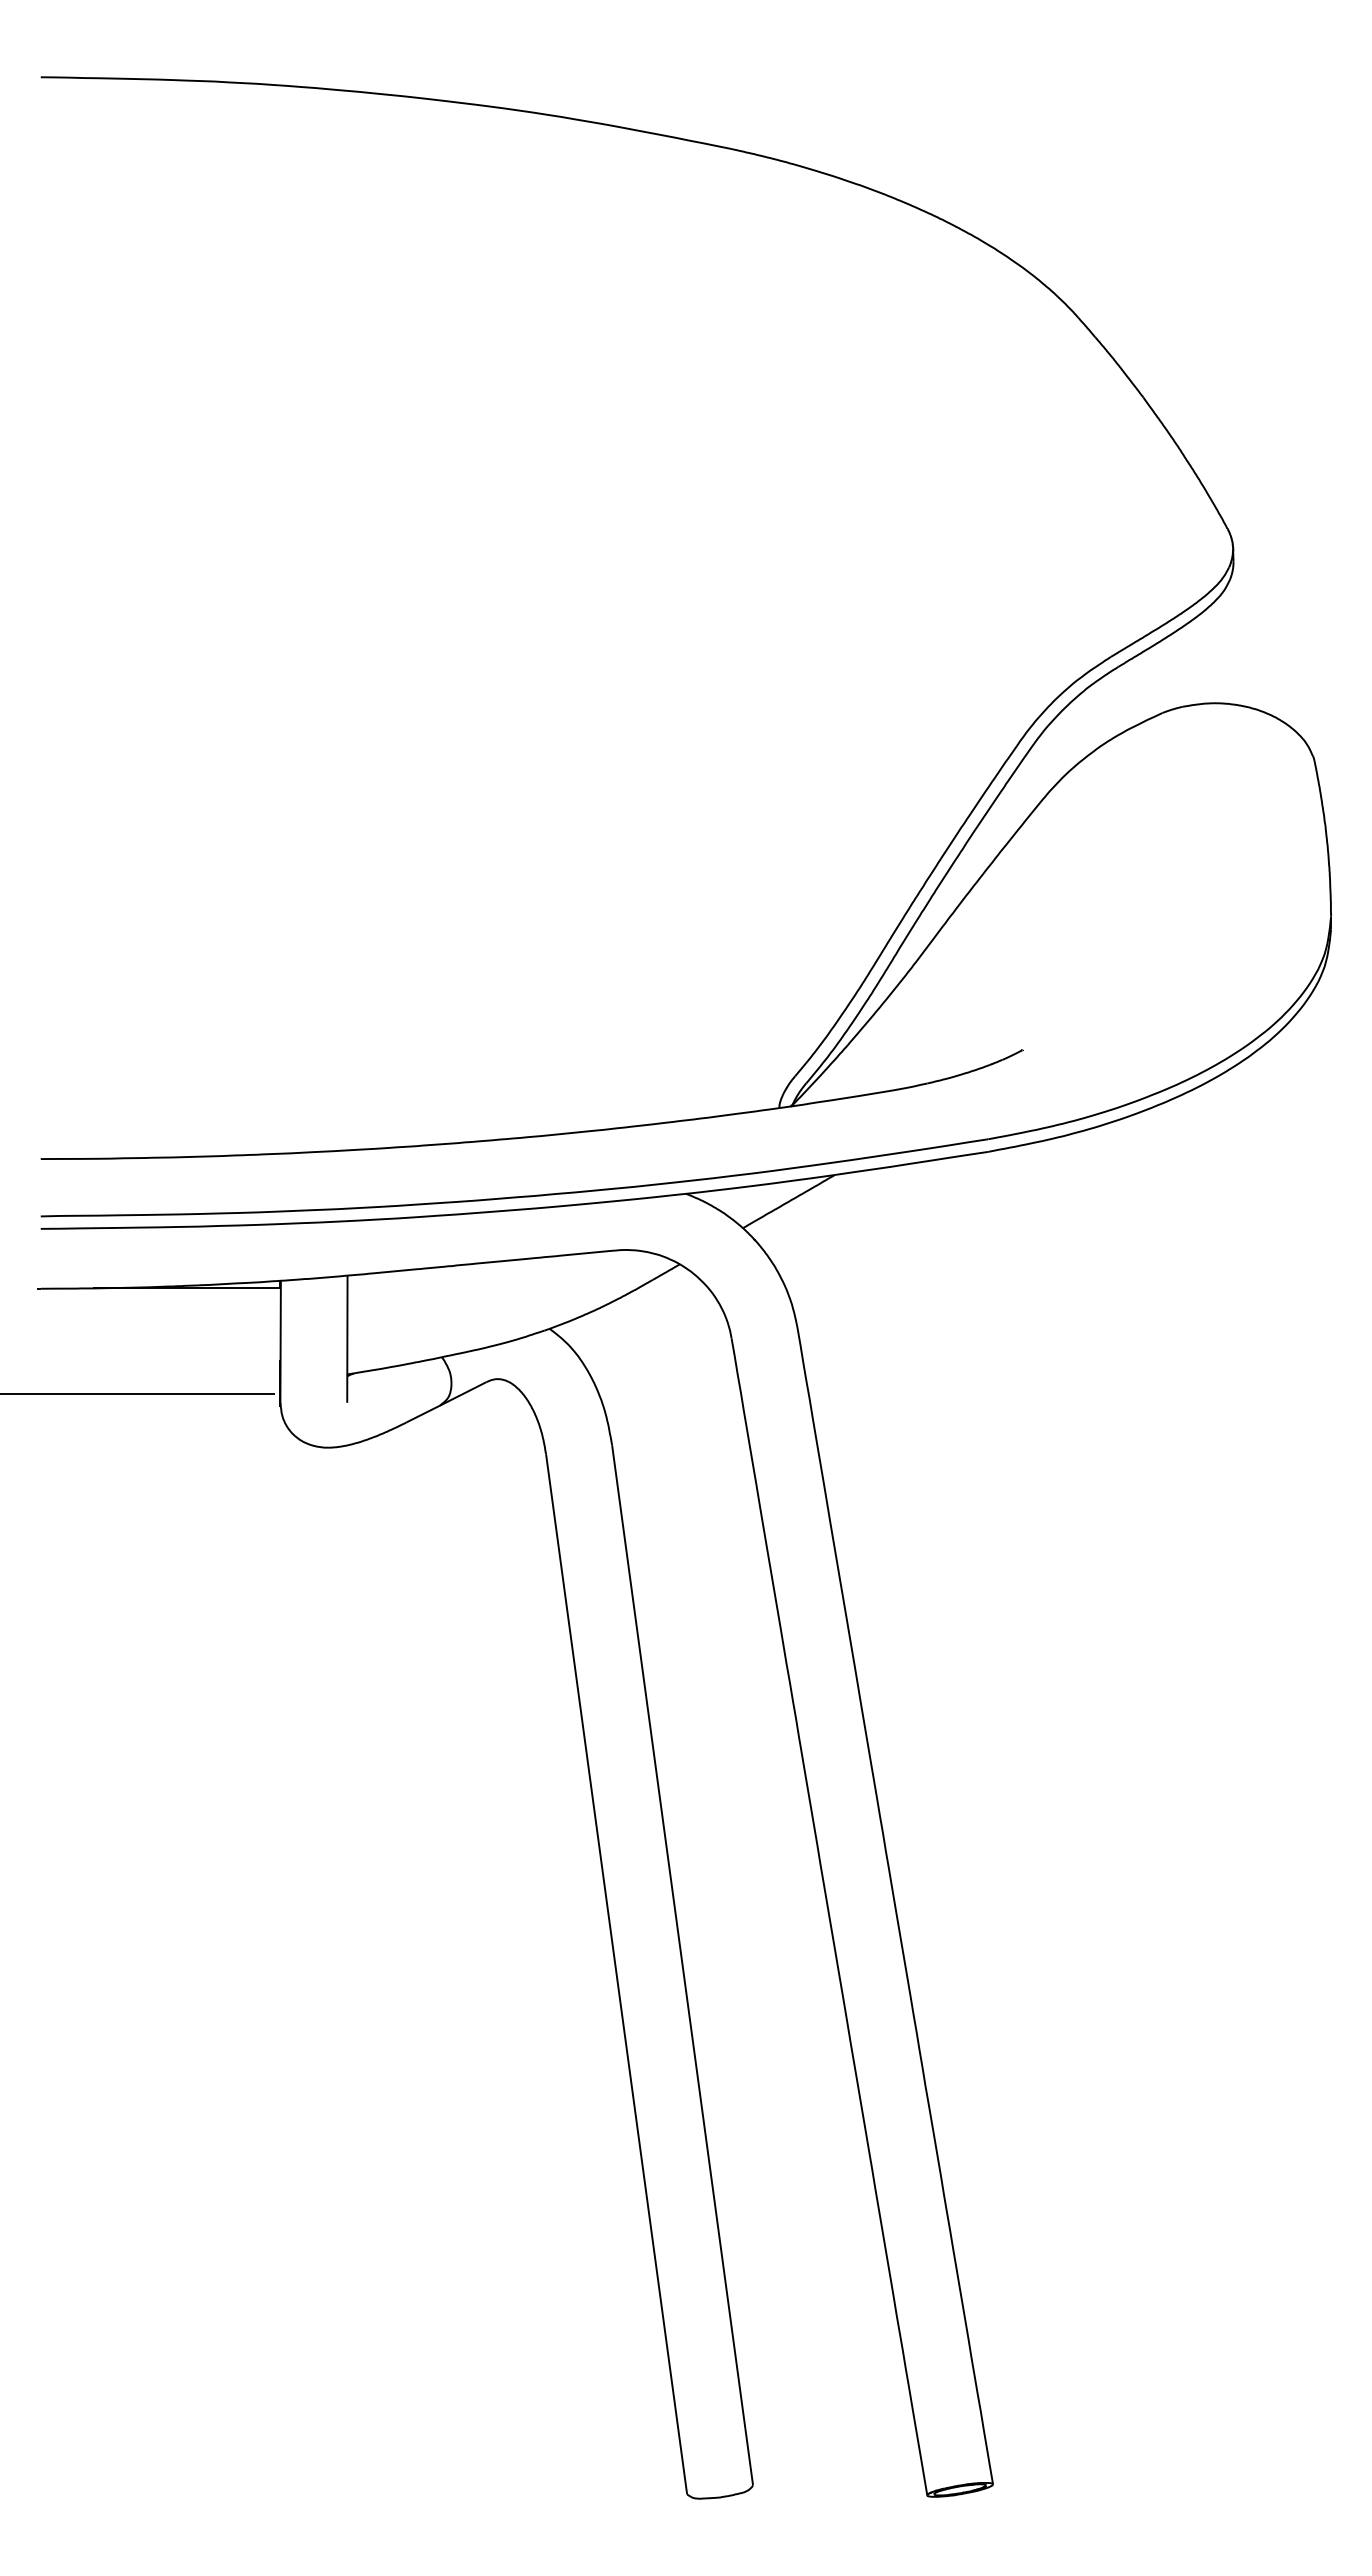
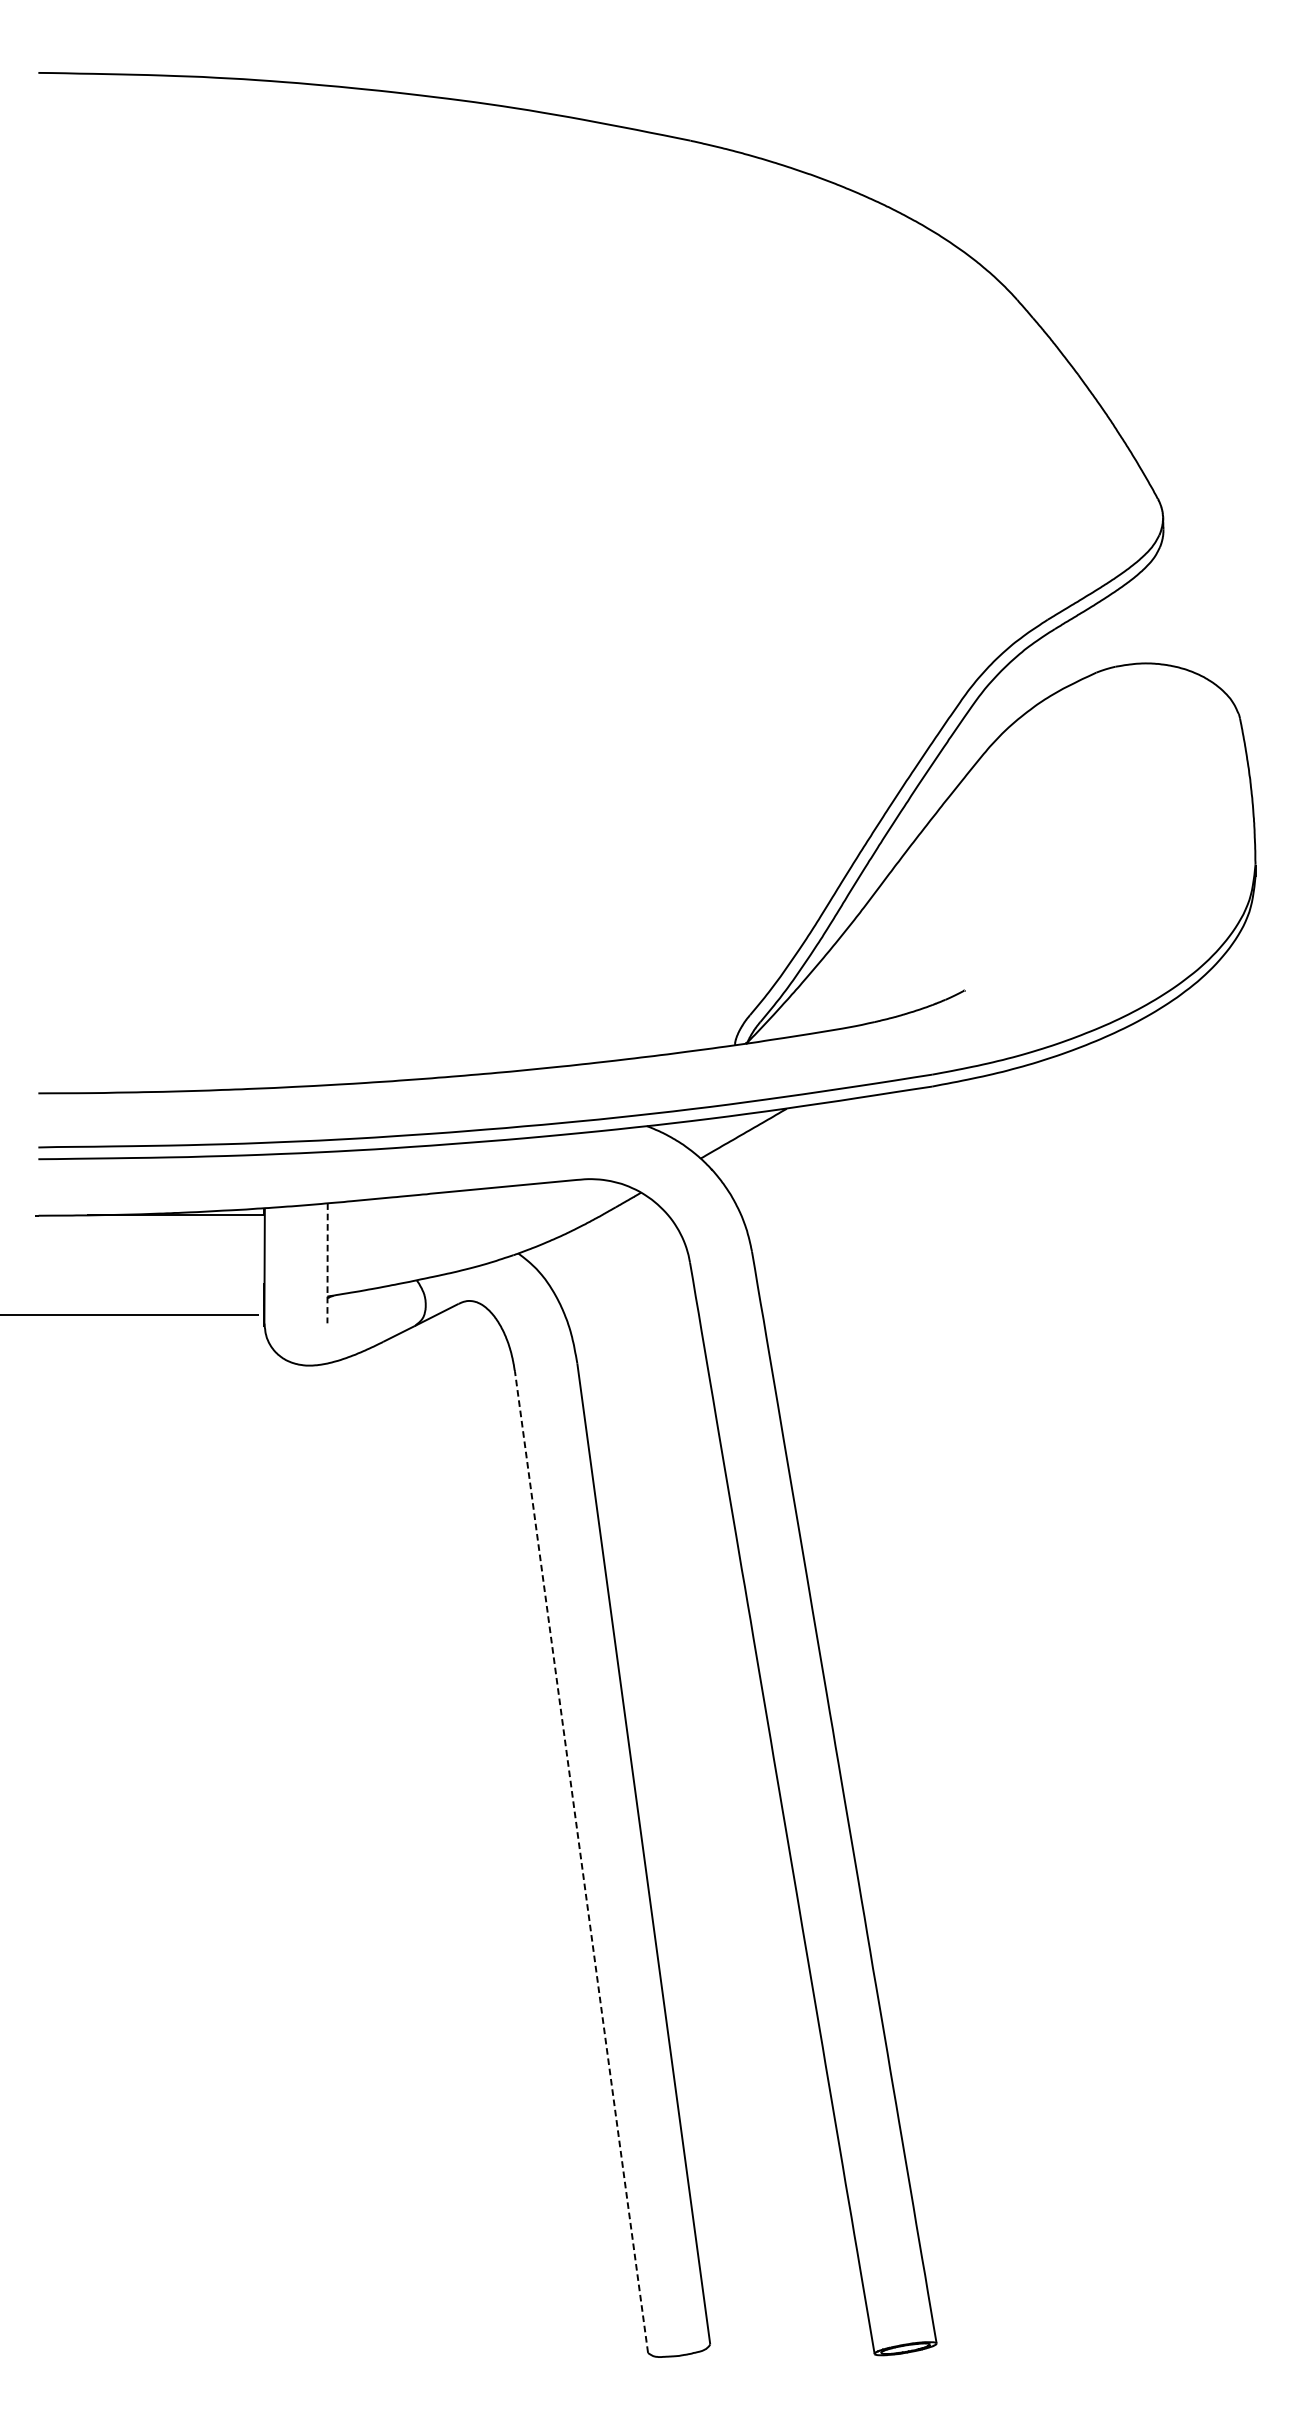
line: (347, 1339) -> (327, 1263), solid -> dashed
line: (616, 1974) -> (581, 1862), solid -> dashed

